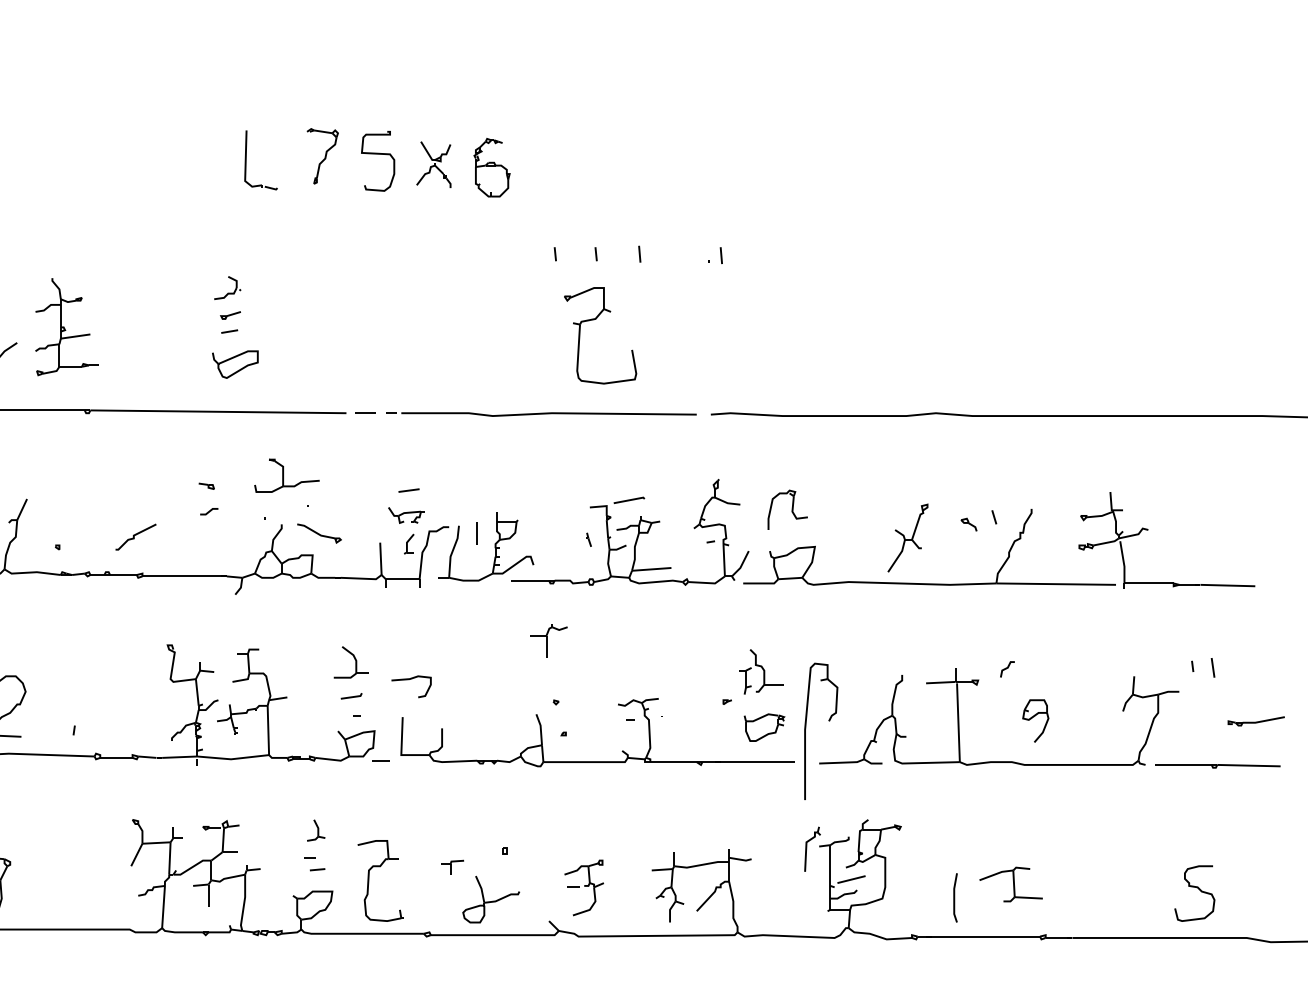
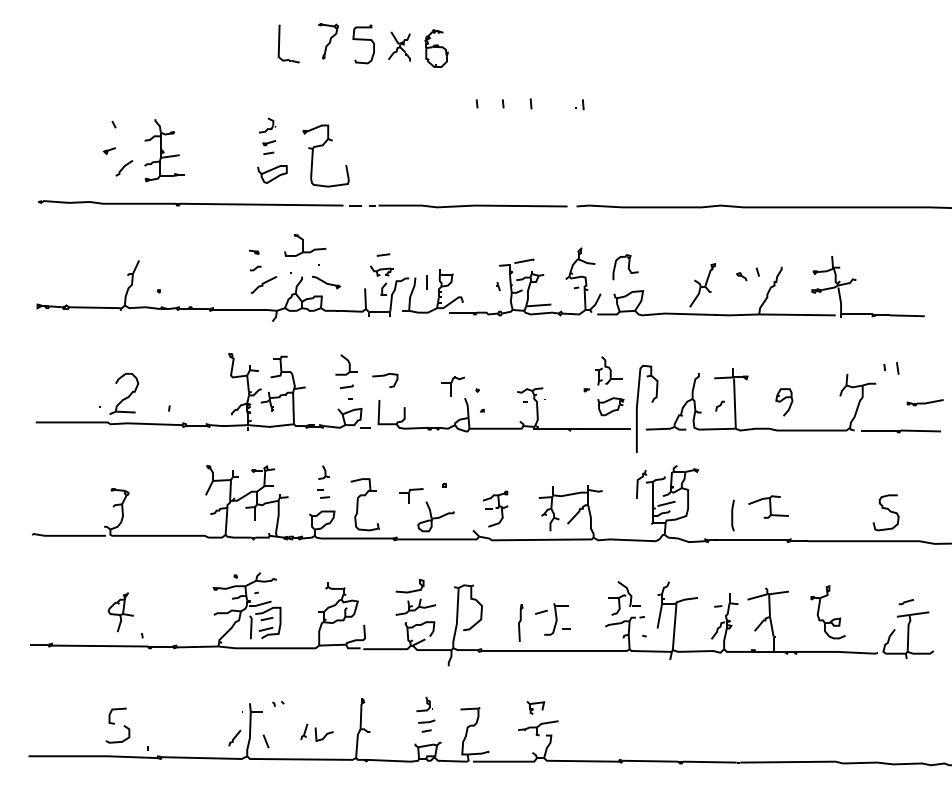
part: (595, 320) -> (322, 146), moved
curve: (135, 536) -> (263, 284), moved
part: (548, 641) -> (452, 386), moved
line: (1006, 667) -> (719, 405), moved
part: (452, 866) -> (411, 495), size x1.67

